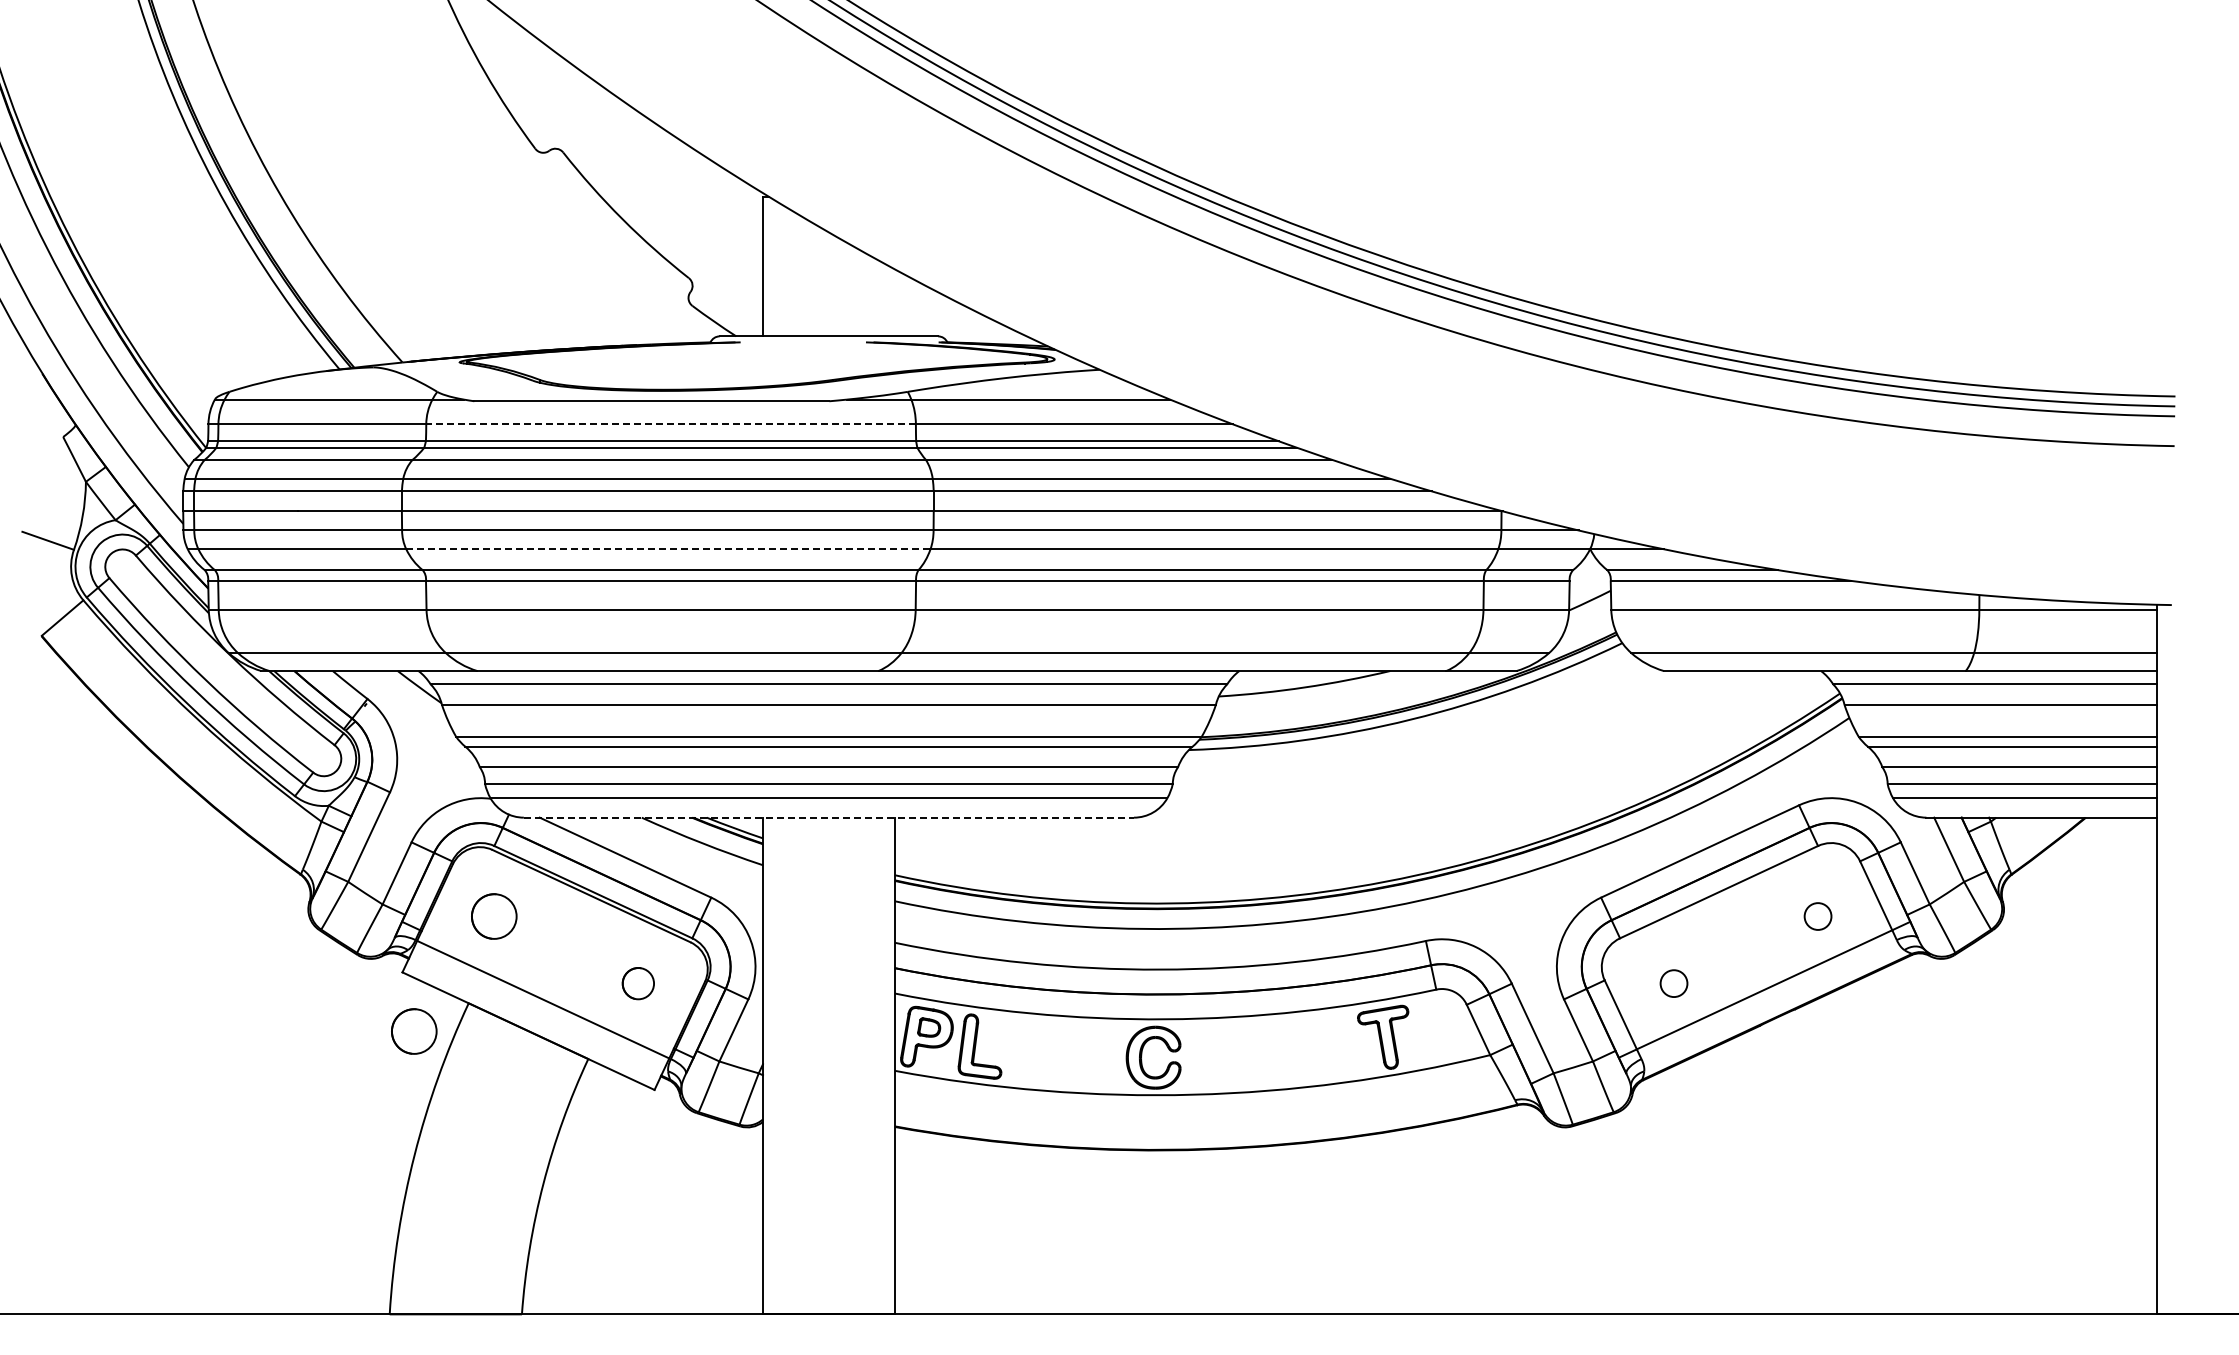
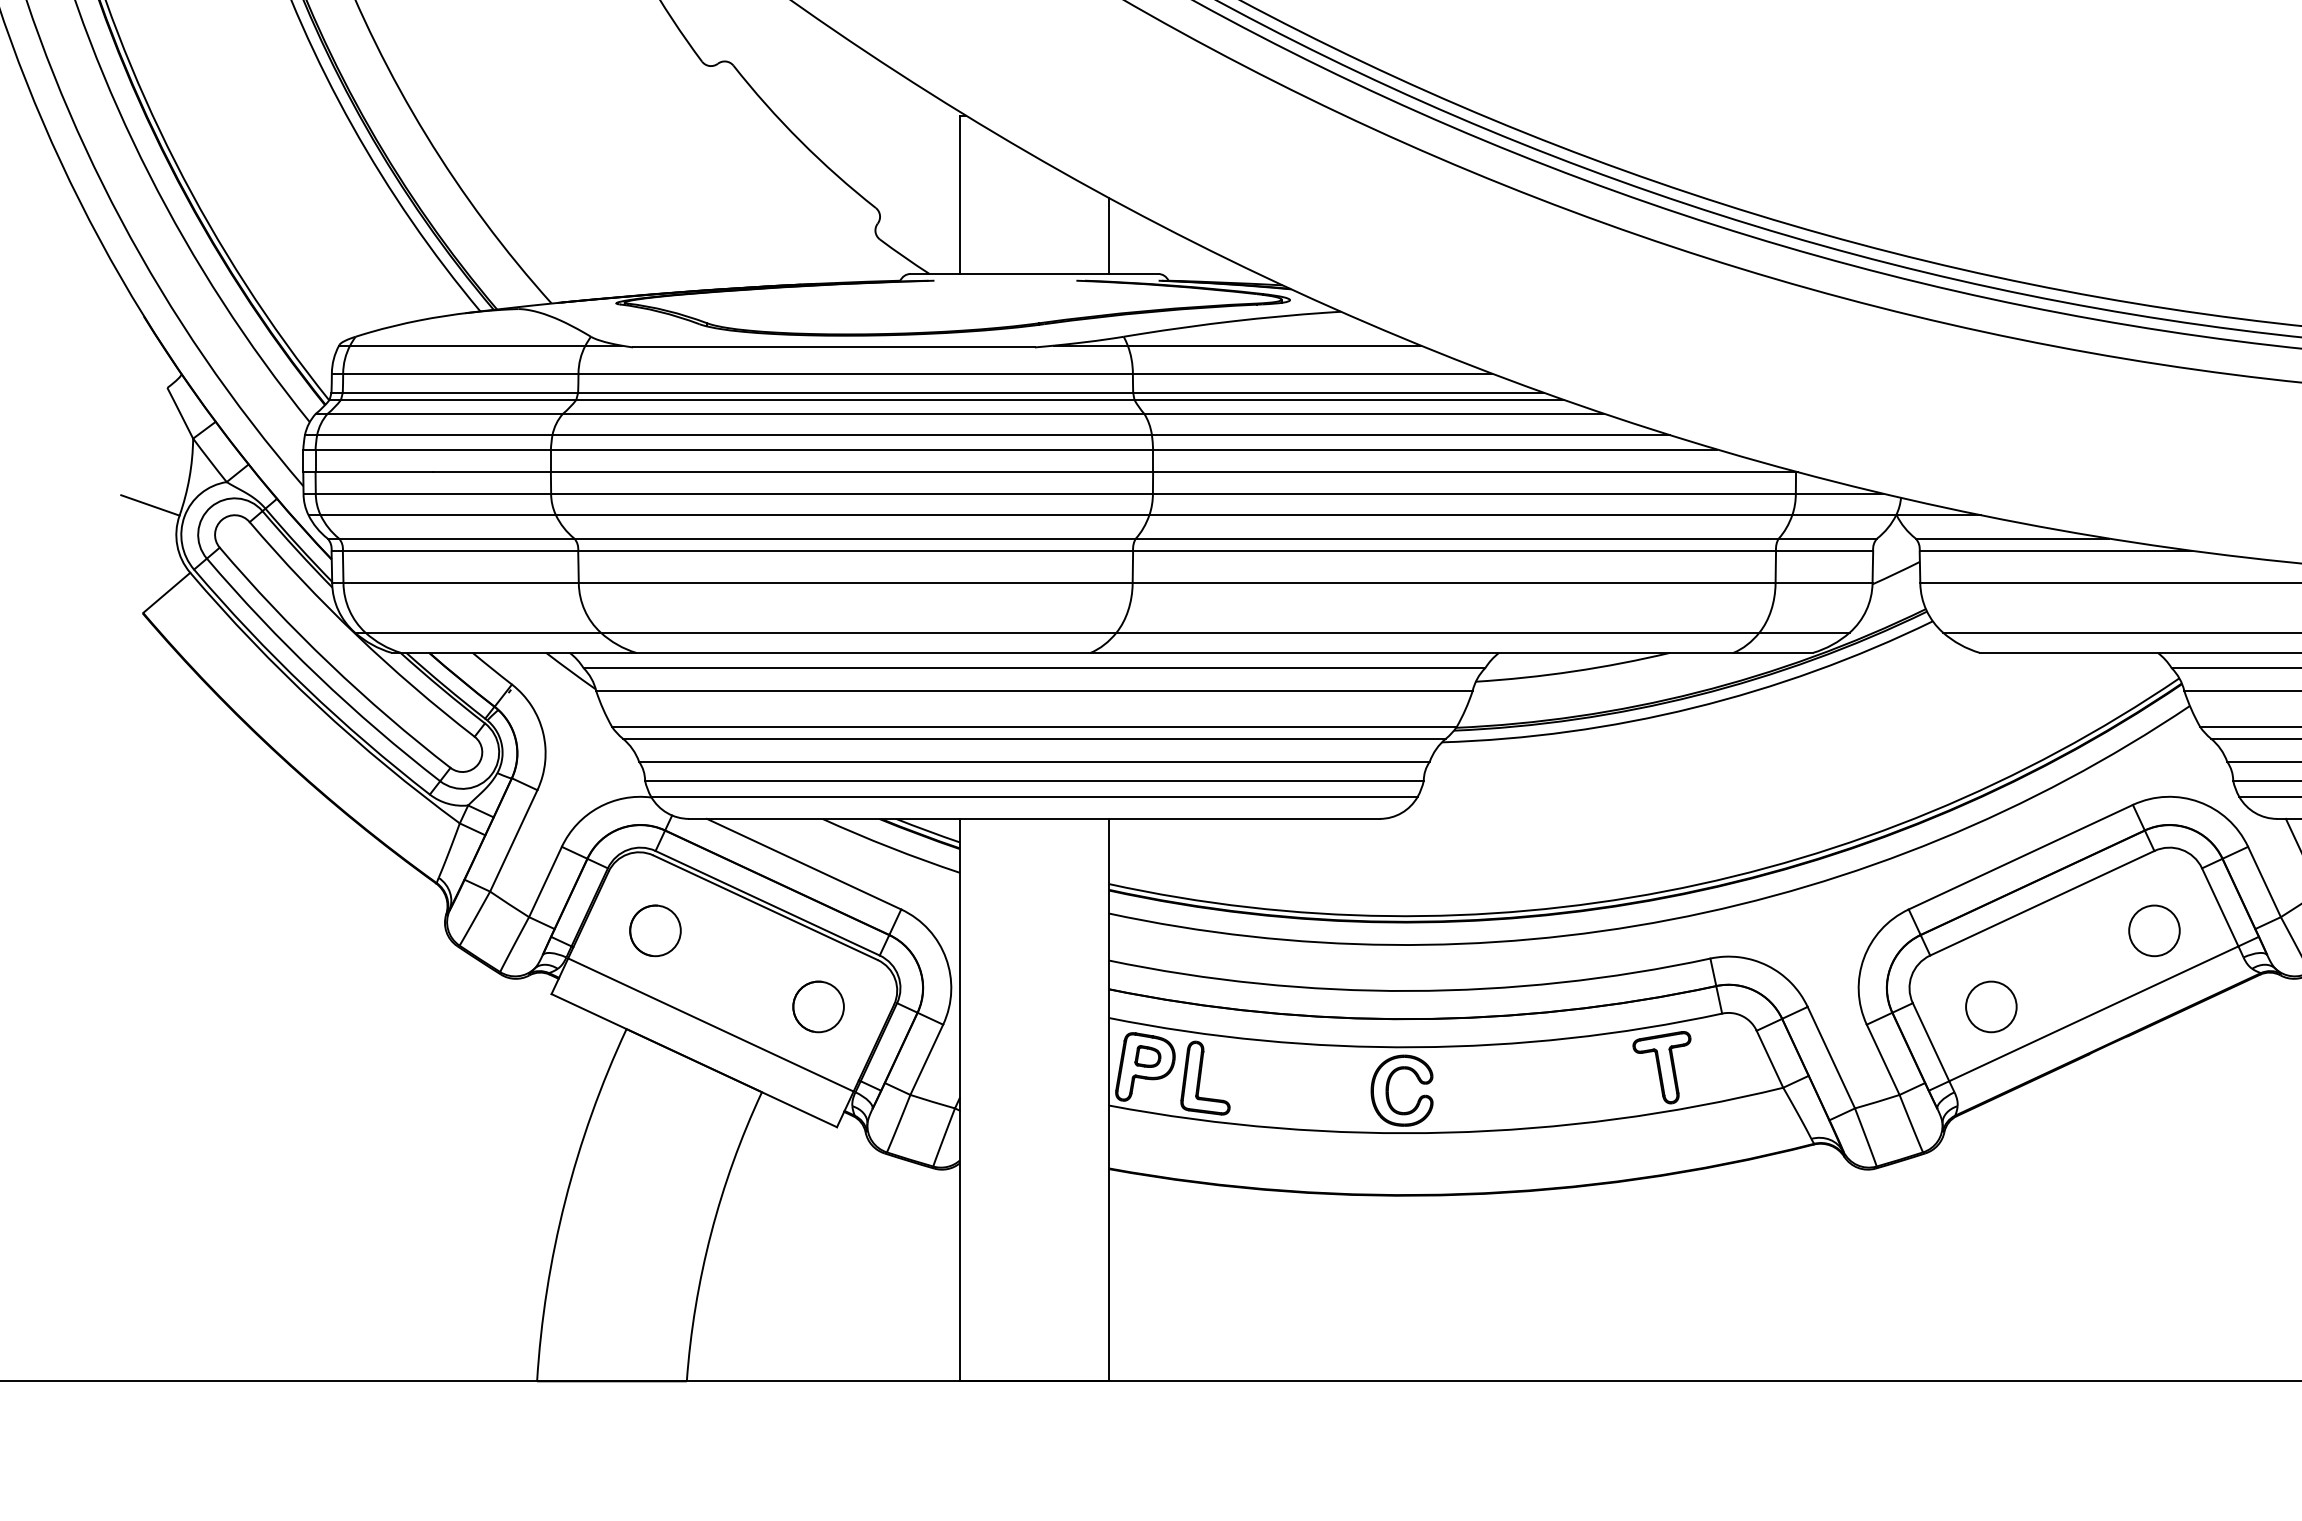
line: (894, 302) -> (1108, 235), added
line: (671, 424) -> (856, 373), dashed -> solid
line: (667, 549) -> (851, 515), dashed -> solid
line: (829, 817) -> (1035, 818), dashed -> solid
circle: (1817, 916) -> (2153, 930), size x1.67
circle: (638, 983) -> (818, 1006), size x1.43
circle: (1673, 983) -> (1990, 1006), size x1.67
circle: (414, 1031) -> (565, 1061), removed

